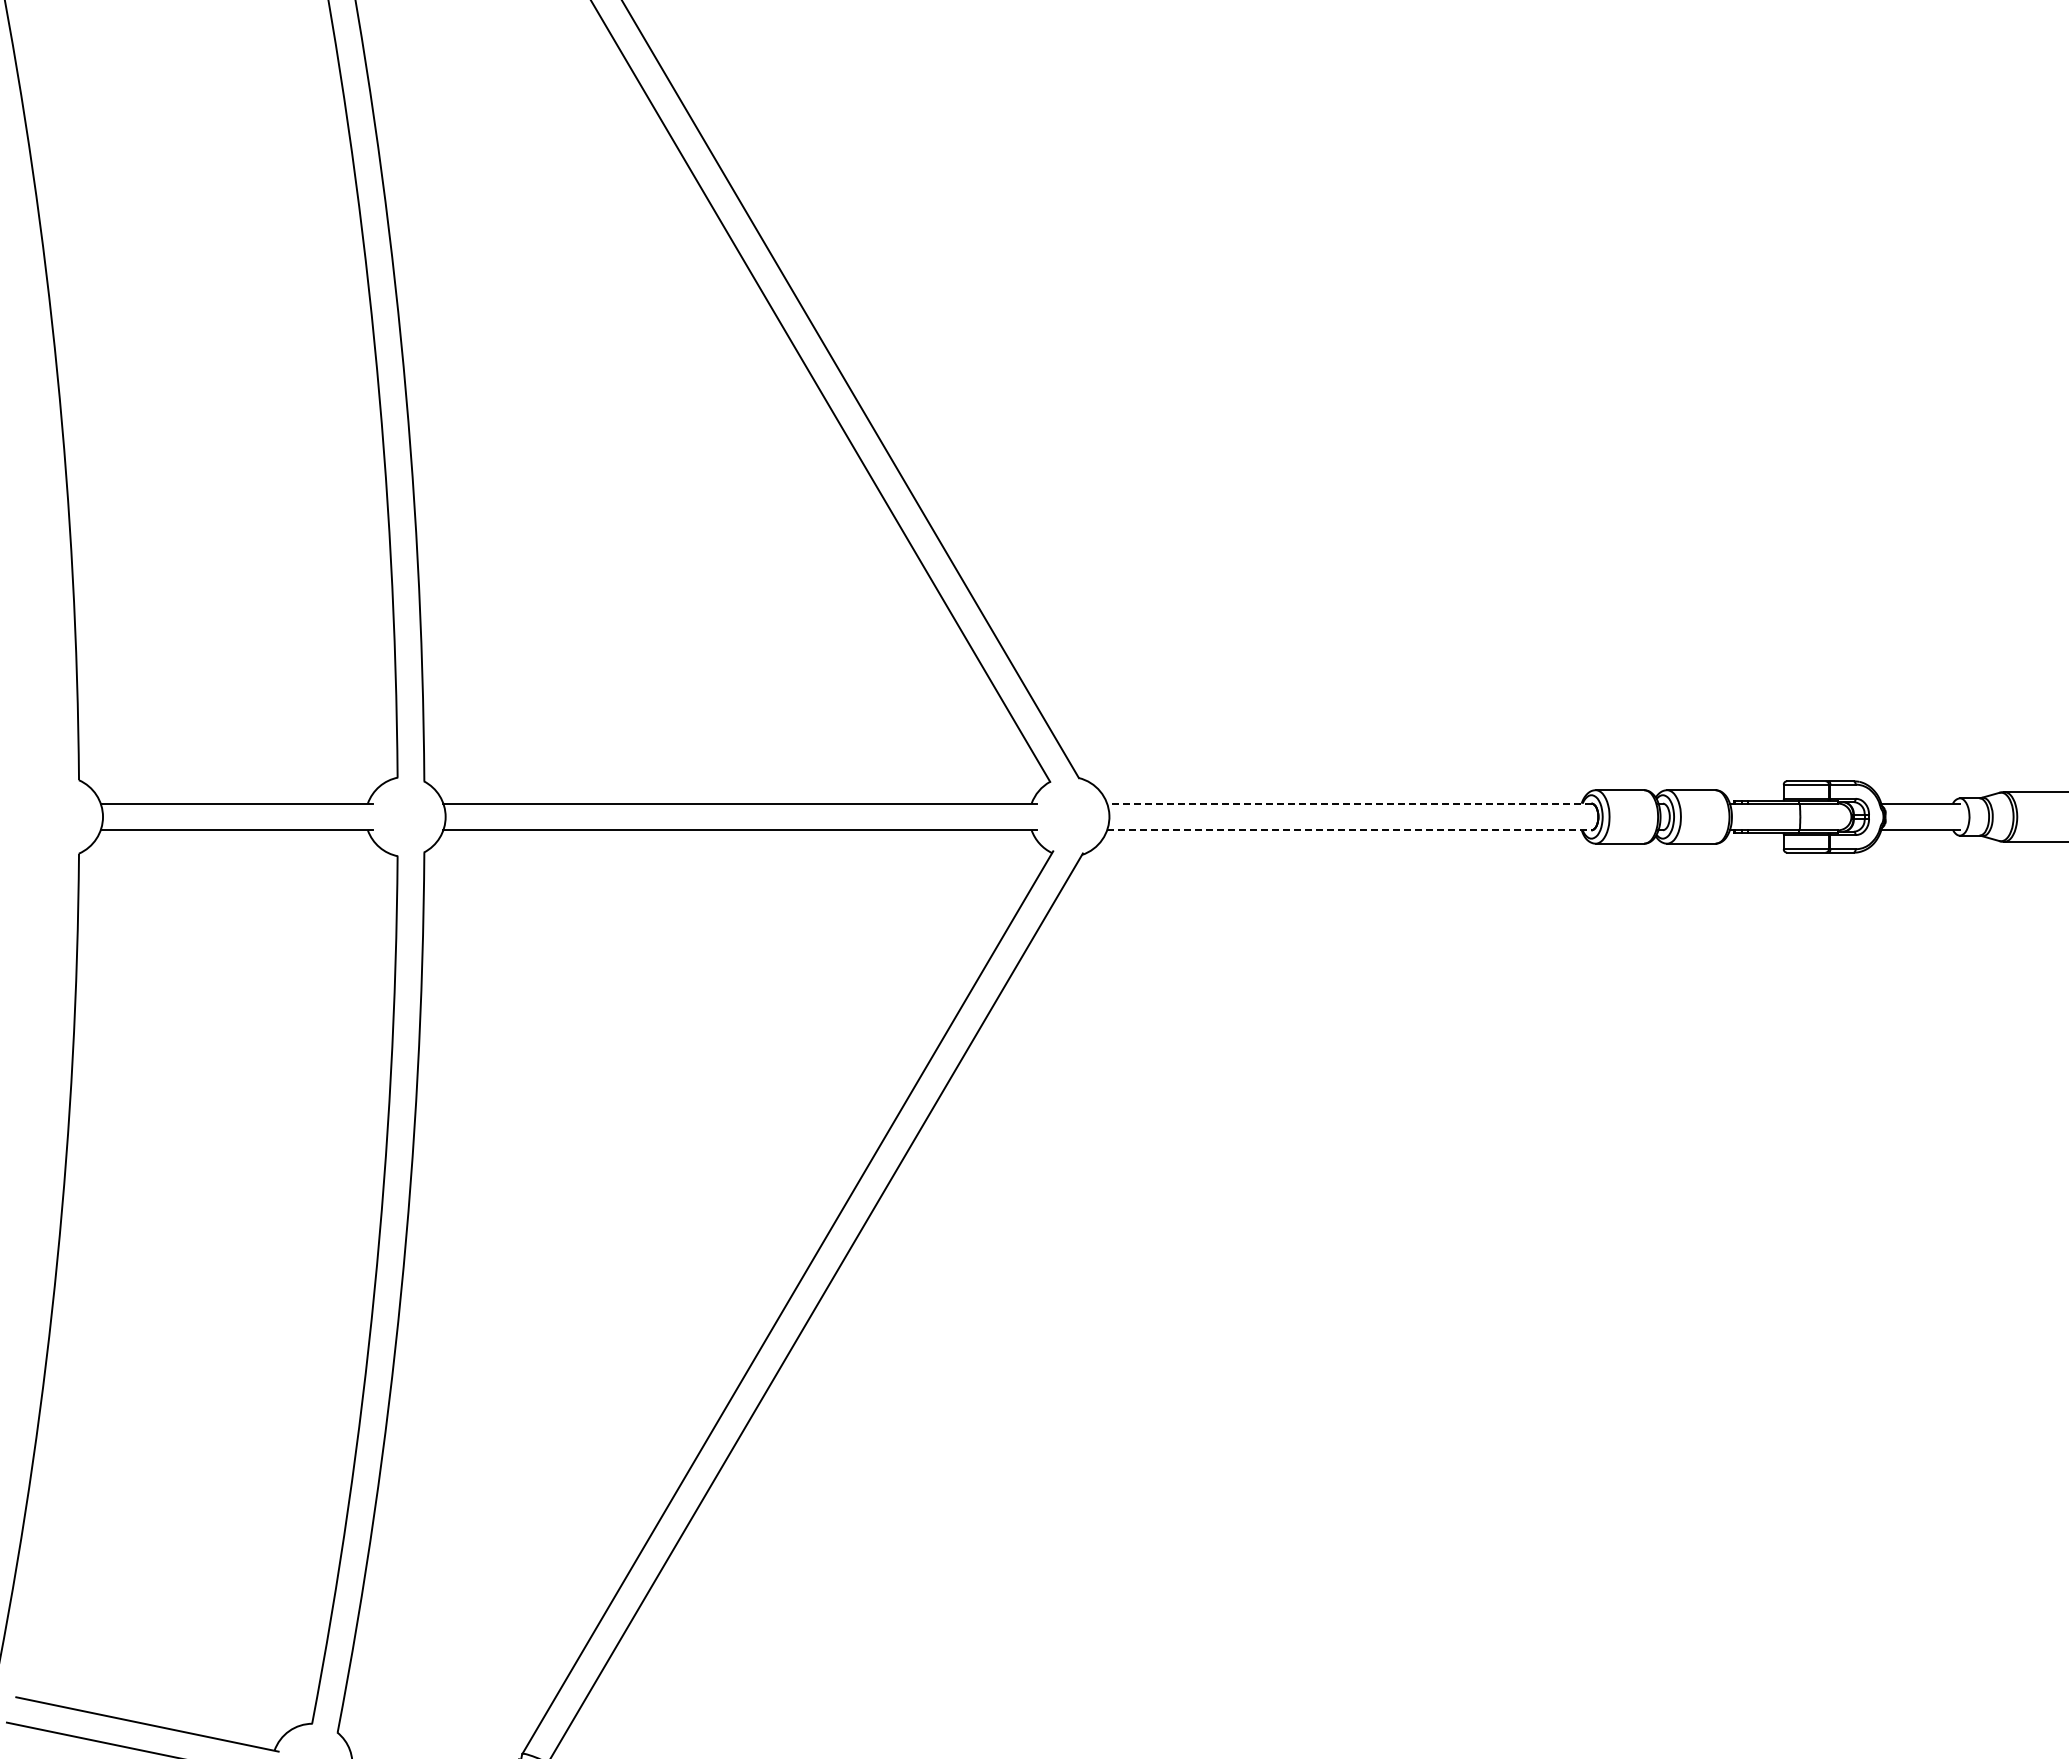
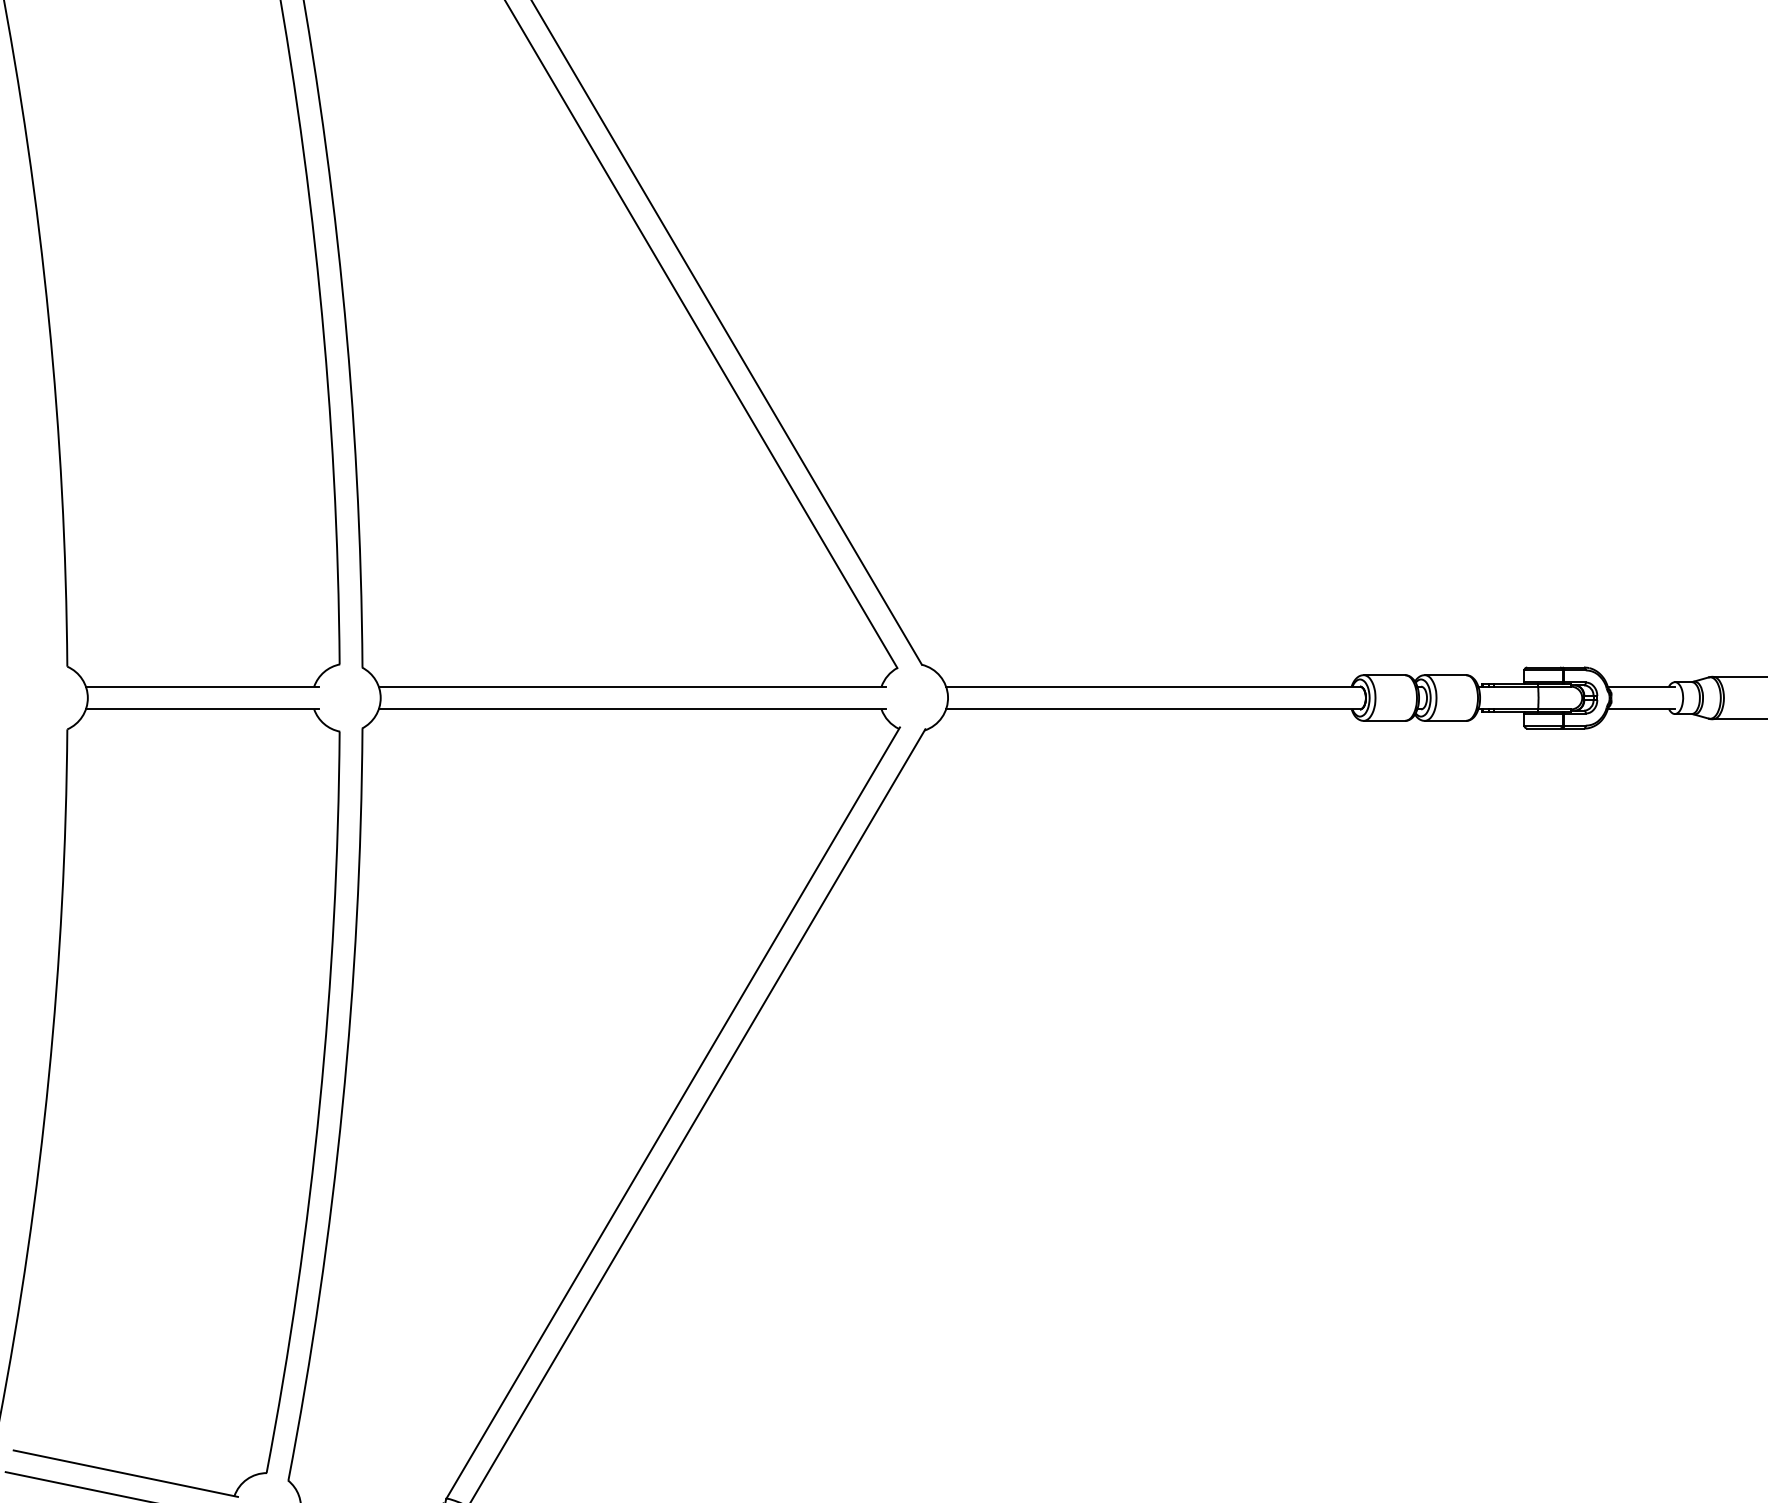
line: (1348, 803) -> (1152, 686), dashed -> solid
line: (1349, 830) -> (1153, 709), dashed -> solid

